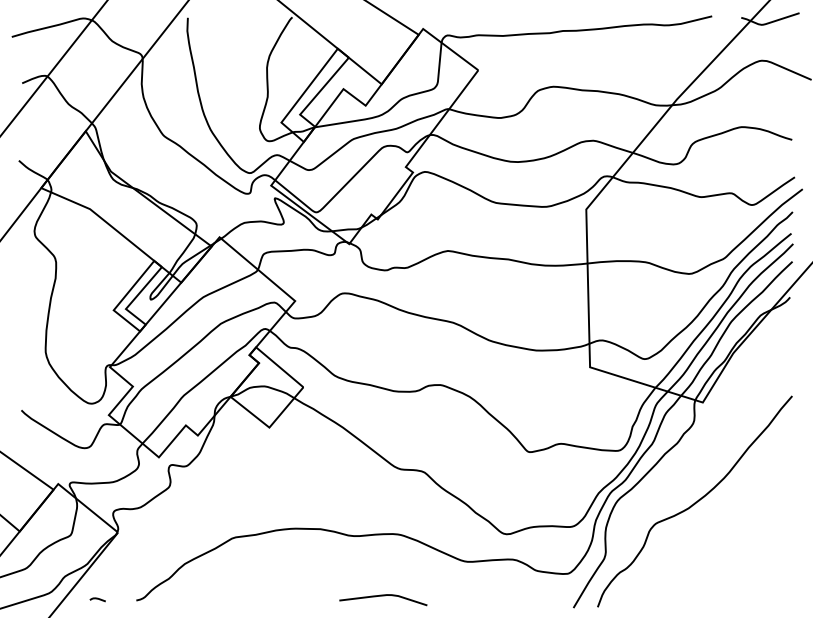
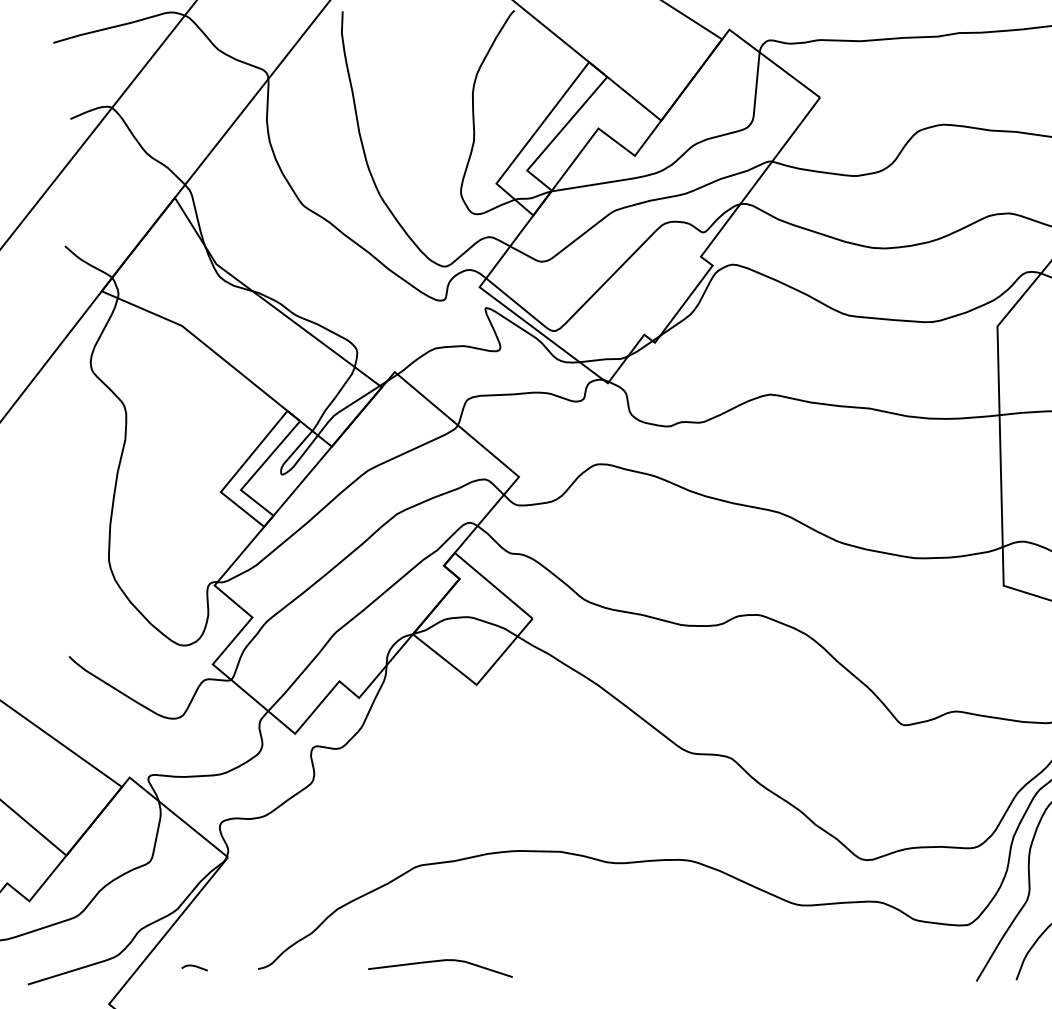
curve: (383, 596) -> (440, 962), moved

